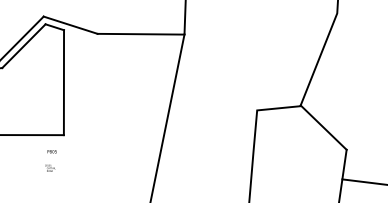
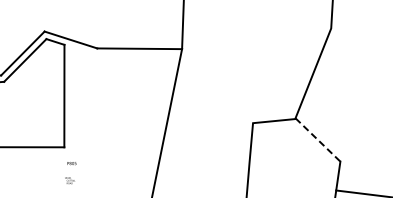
line: (324, 128) -> (318, 140), solid -> dashed
text: (51, 151) -> (71, 163), moved
text: (49, 168) -> (69, 180), moved

